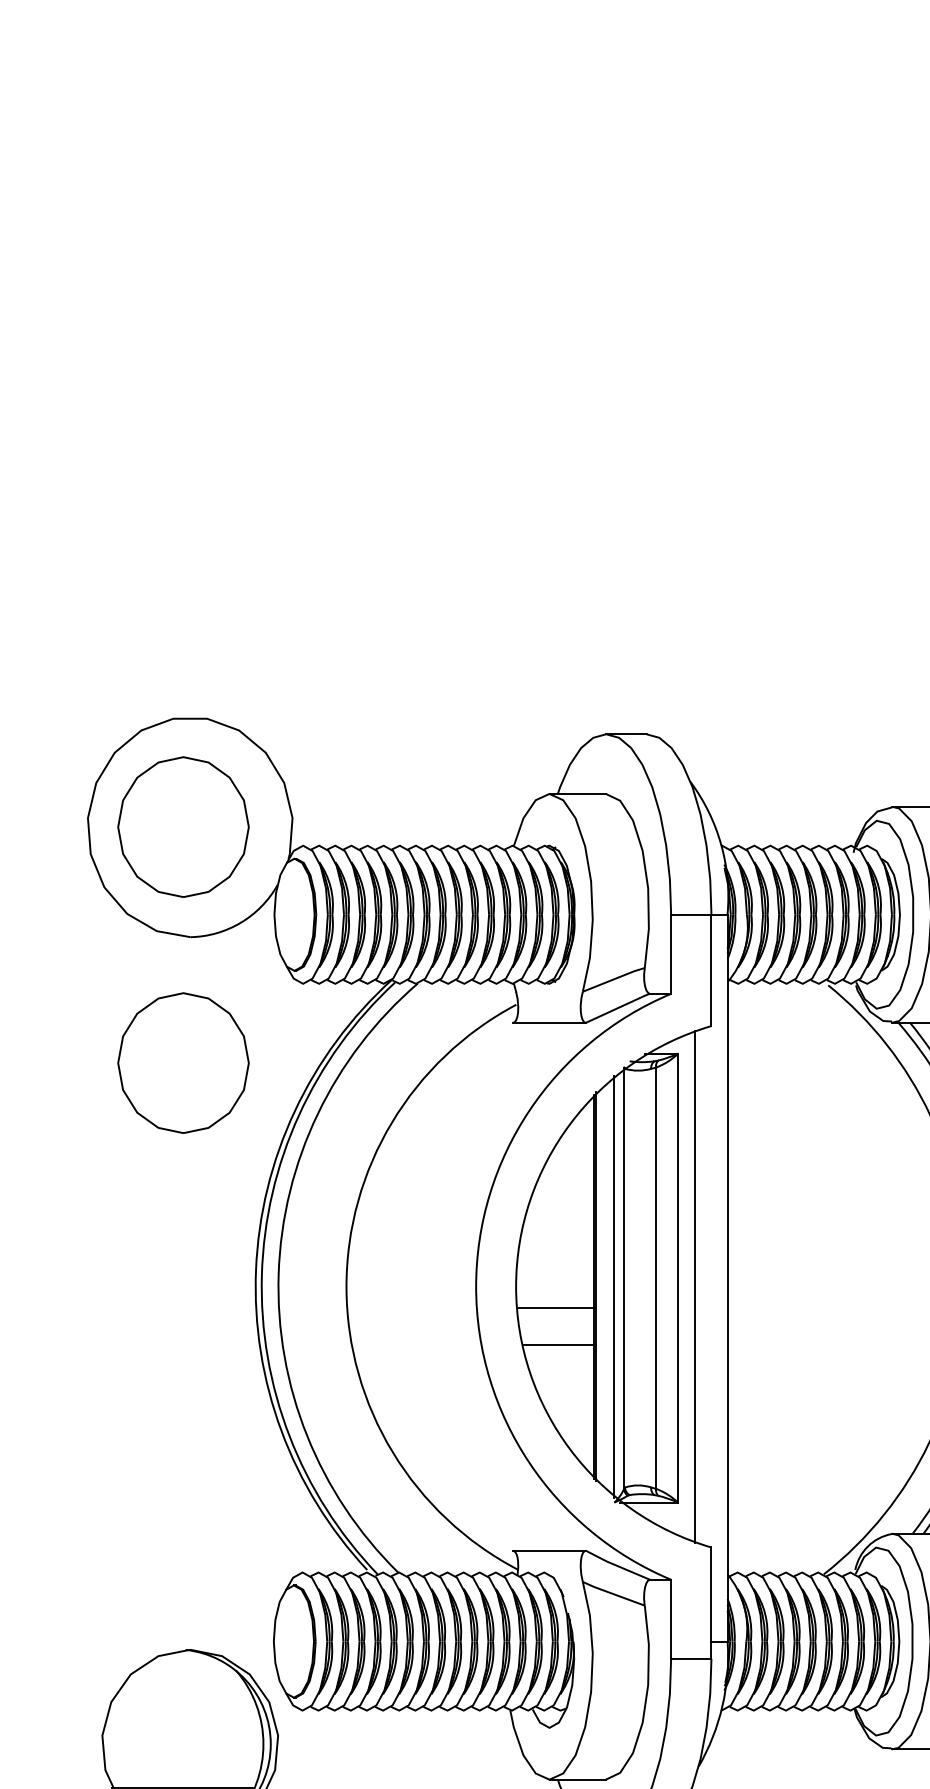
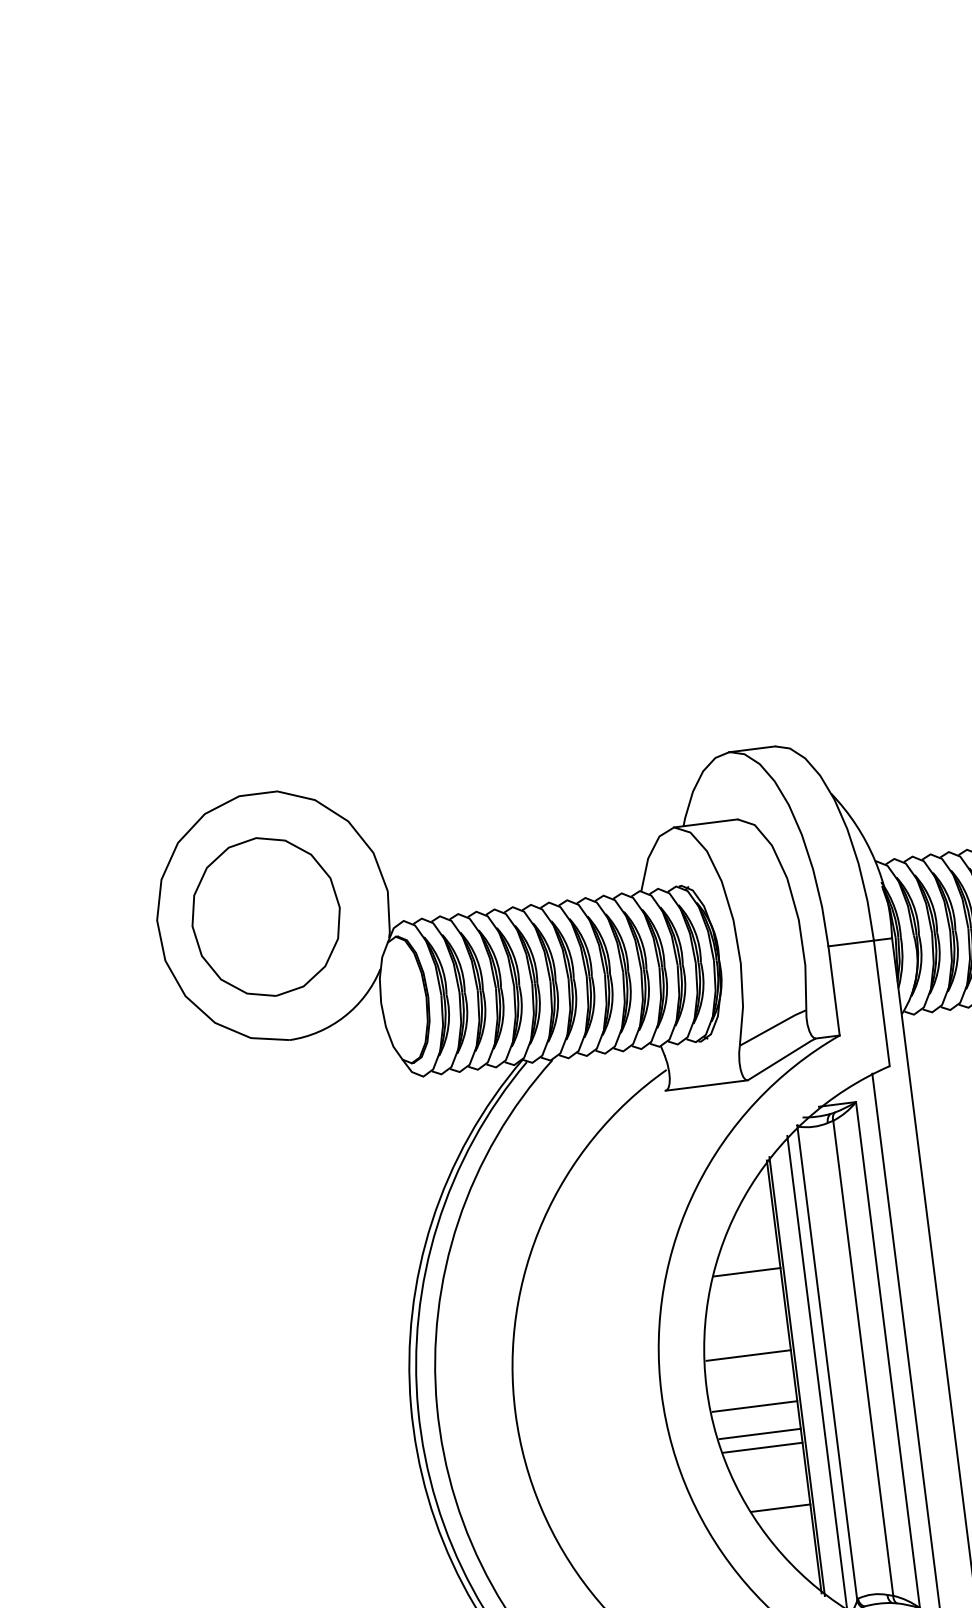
part: (183, 1062) -> (299, 1182), removed
line: (563, 1190) -> (746, 1272), added
line: (556, 1263) -> (748, 1355), added
line: (557, 1332) -> (759, 1433), added
line: (567, 1399) -> (780, 1507), added

